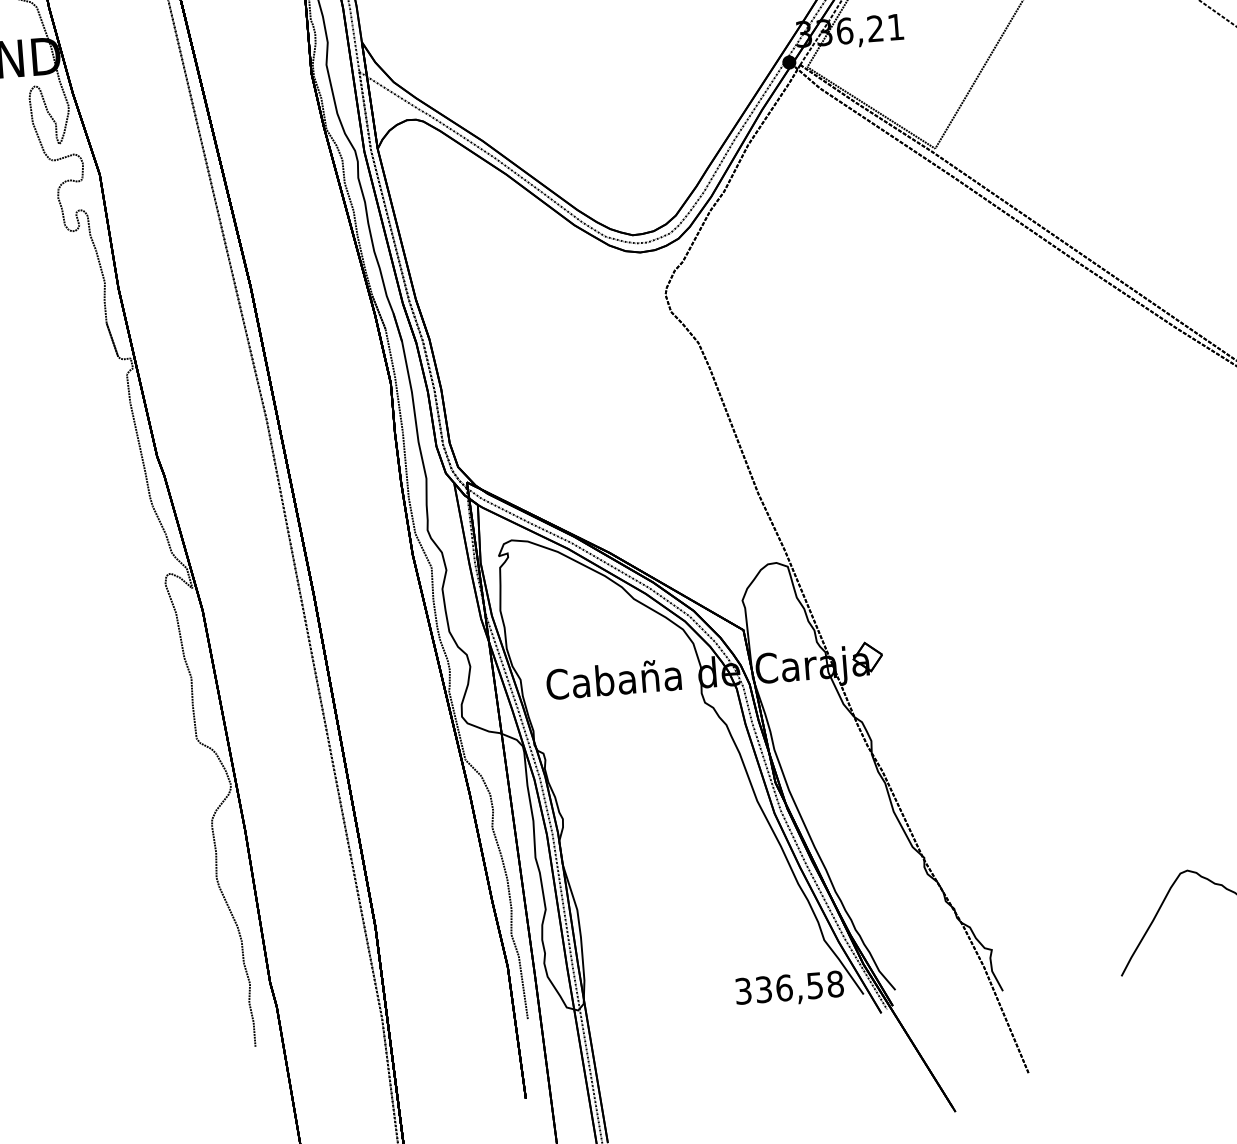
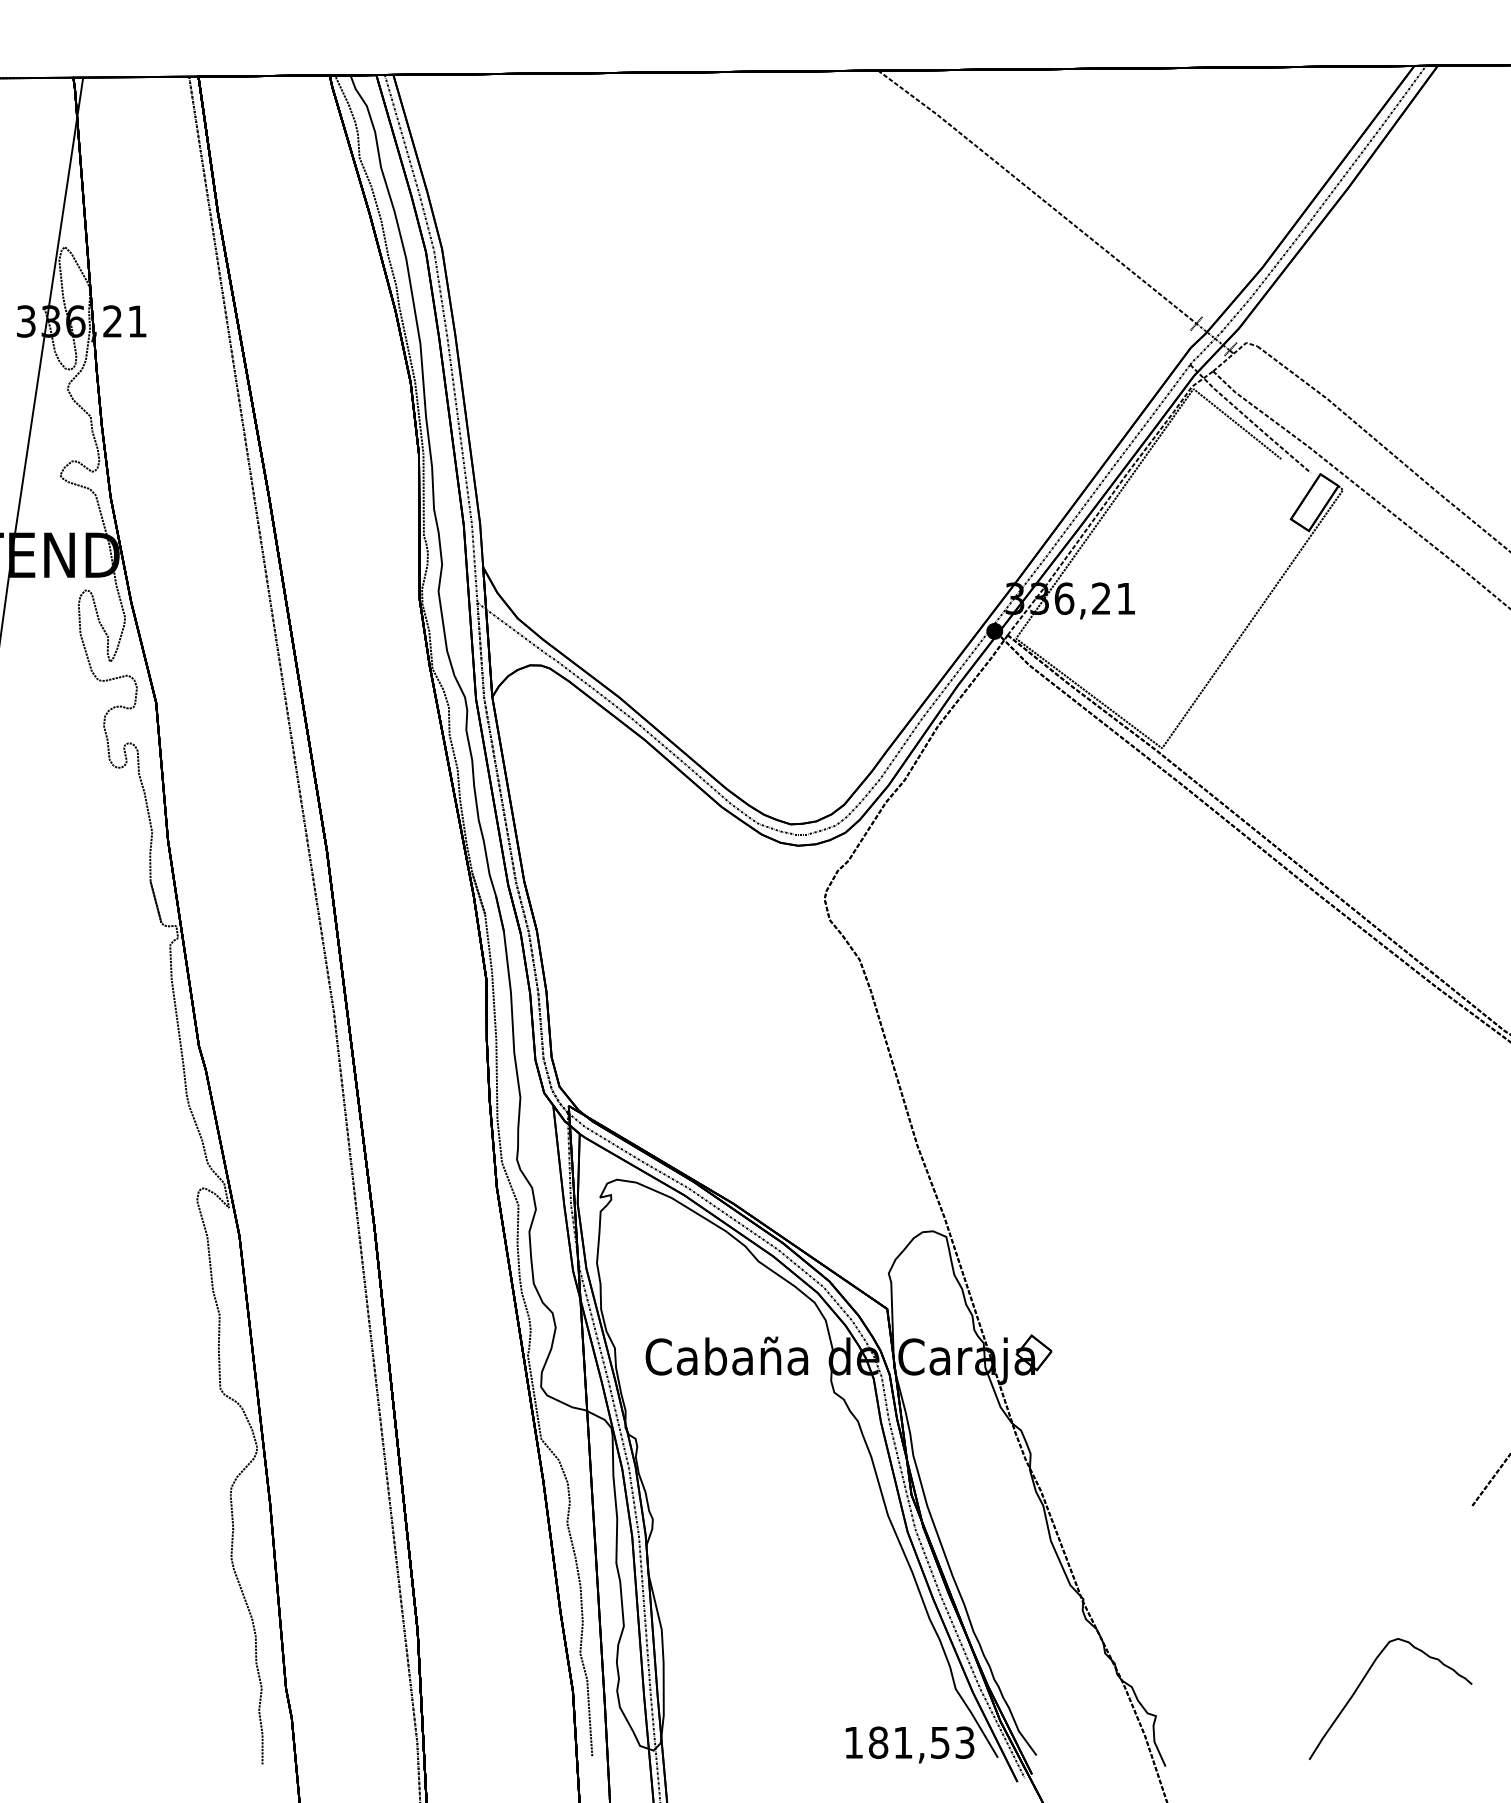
text: (789, 987) -> (909, 1742), 336,58 -> 181,53

